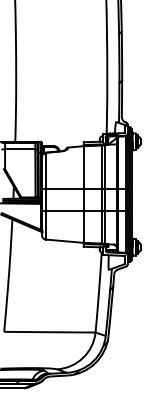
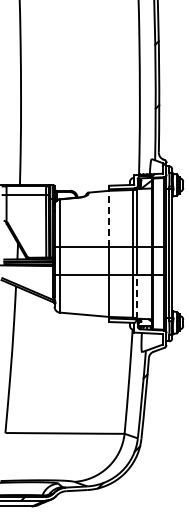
line: (84, 167) -> (109, 218), solid -> dashed
line: (105, 227) -> (137, 297), solid -> dashed

